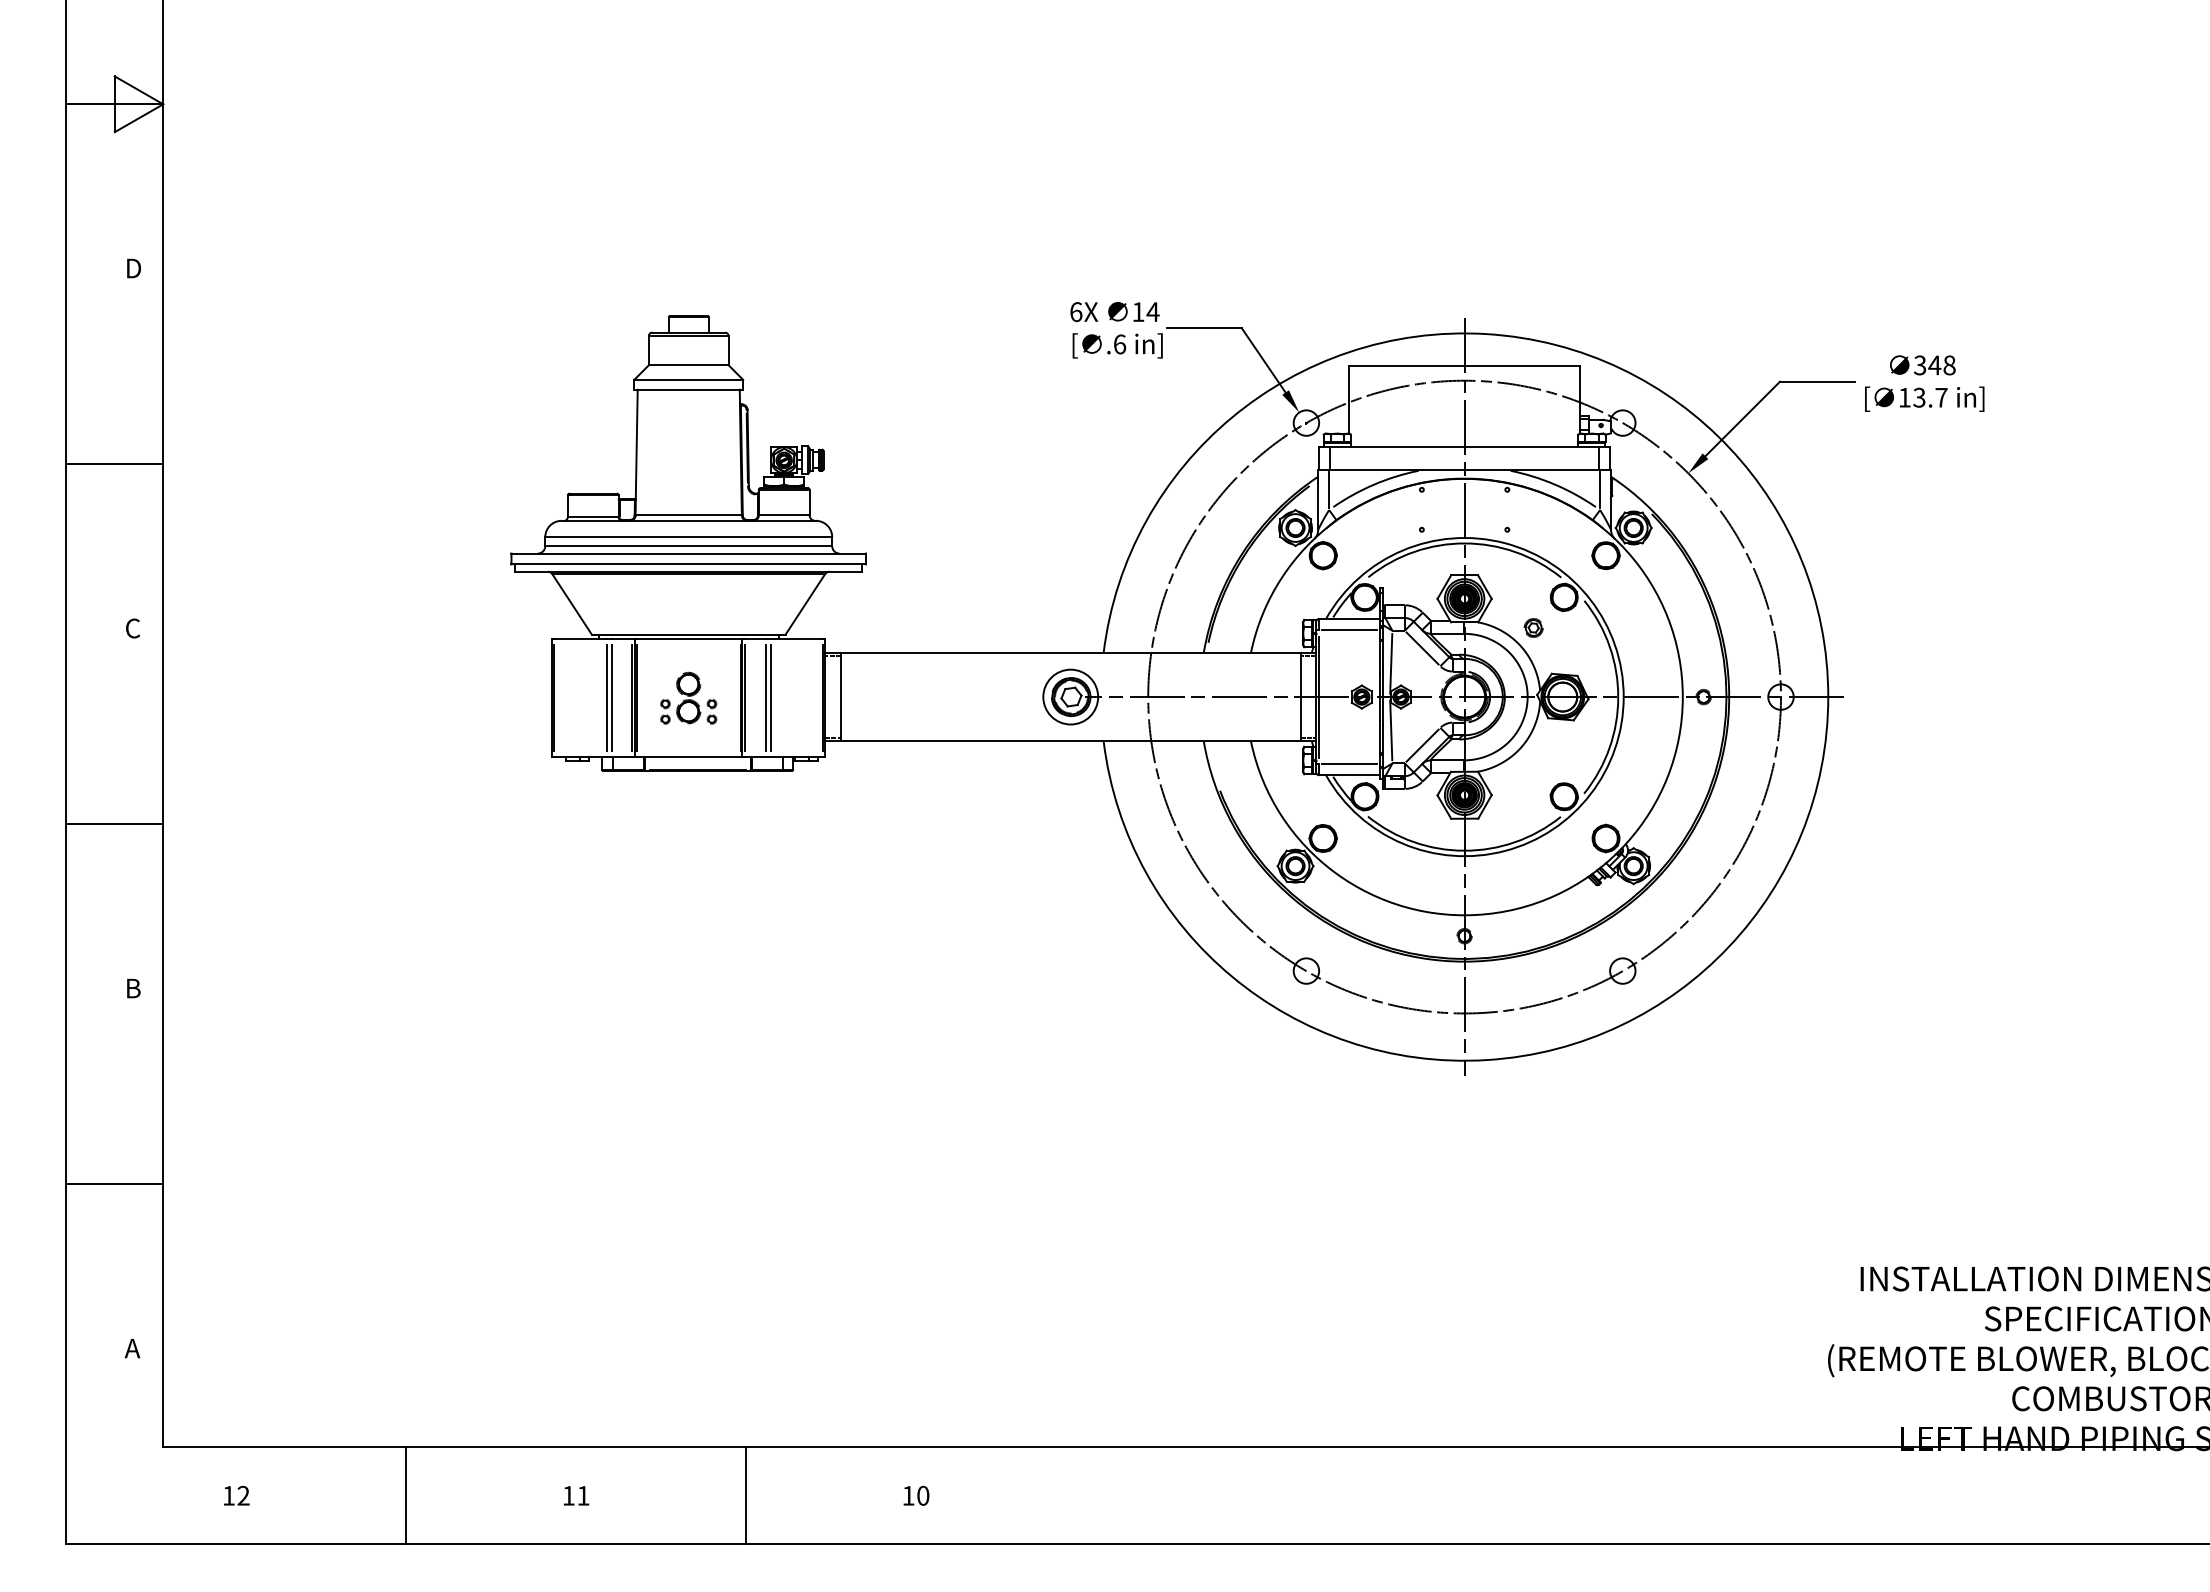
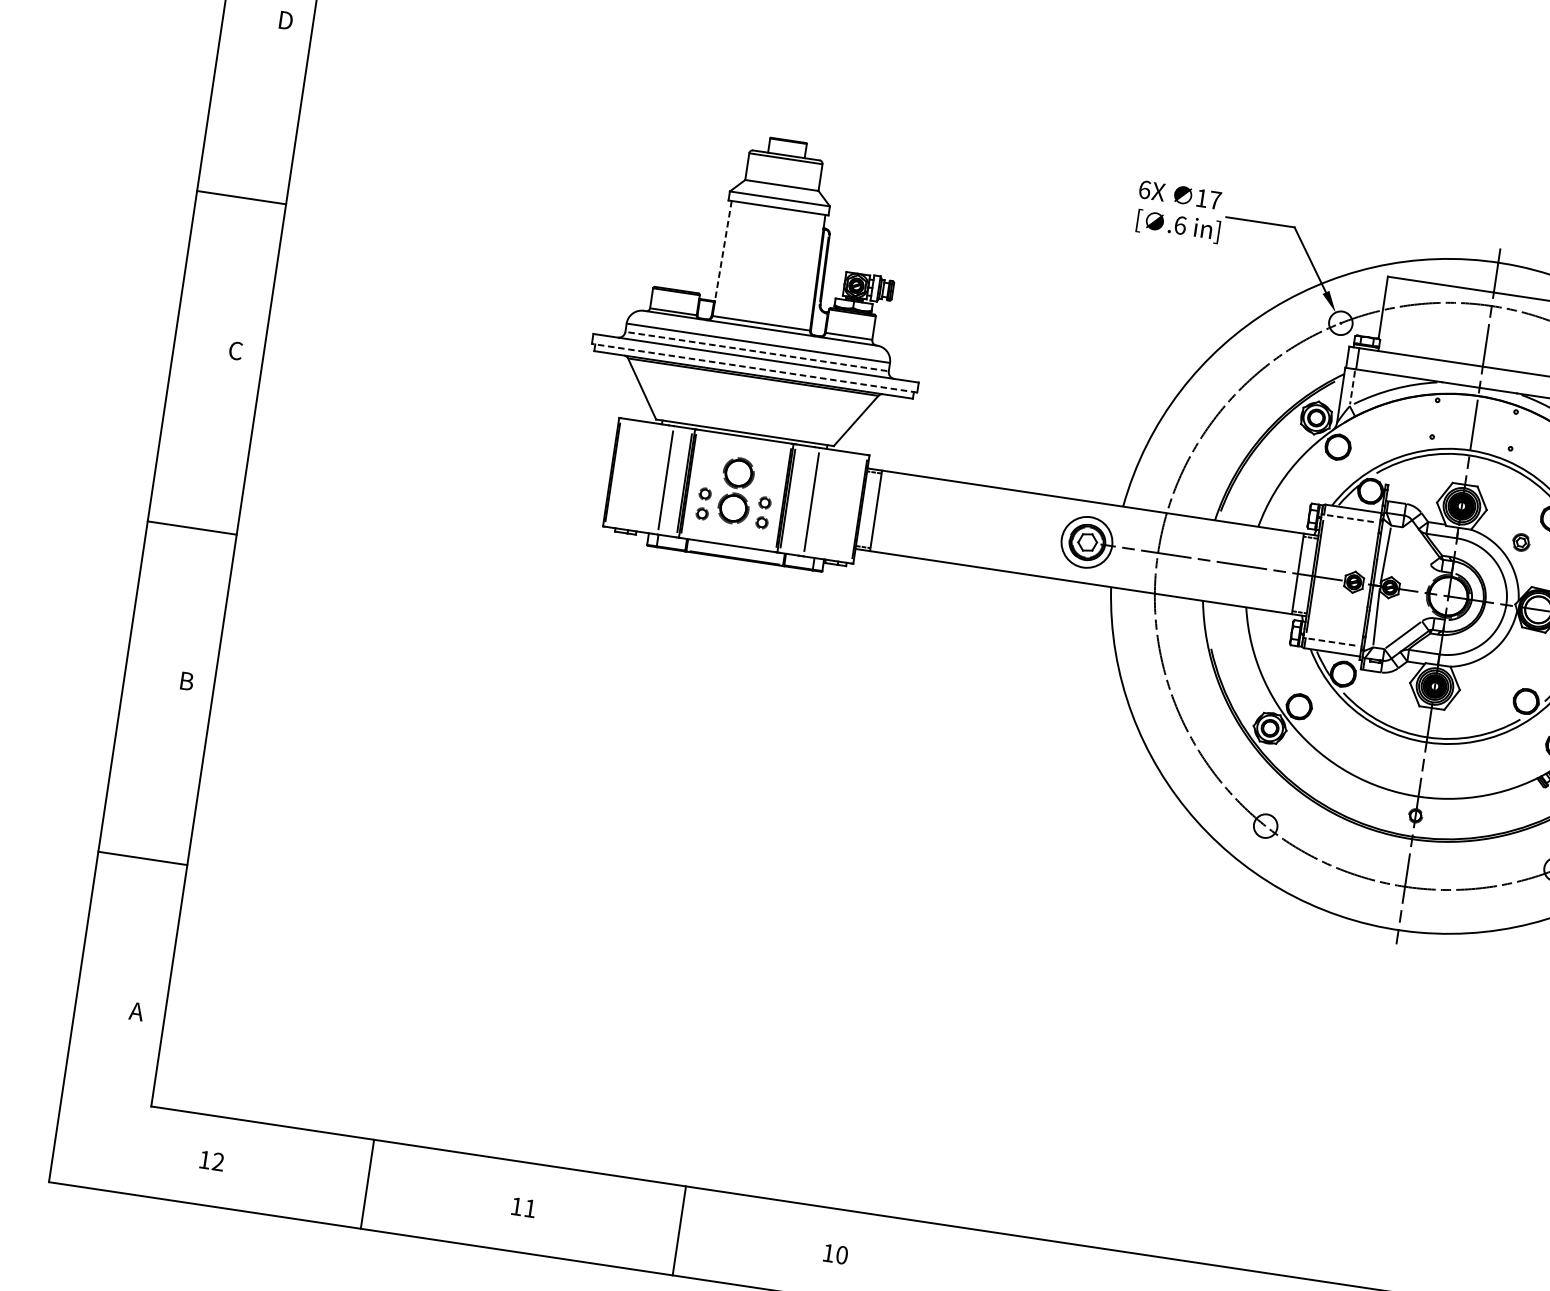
text: (1152, 311) -> (1214, 199), 14 -> 17
line: (636, 444) -> (723, 251), solid -> dashed
line: (1329, 490) -> (1352, 388), solid -> dashed
line: (688, 546) -> (756, 351), solid -> dashed
line: (688, 564) -> (754, 368), solid -> dashed
line: (1350, 629) -> (1352, 518), solid -> dashed
line: (1422, 648) -> (1416, 546), removed
line: (606, 697) -> (660, 479), removed
part: (688, 697) -> (736, 490), size x1.4
line: (765, 697) -> (806, 500), removed
line: (1350, 764) -> (1334, 642), solid -> dashed

